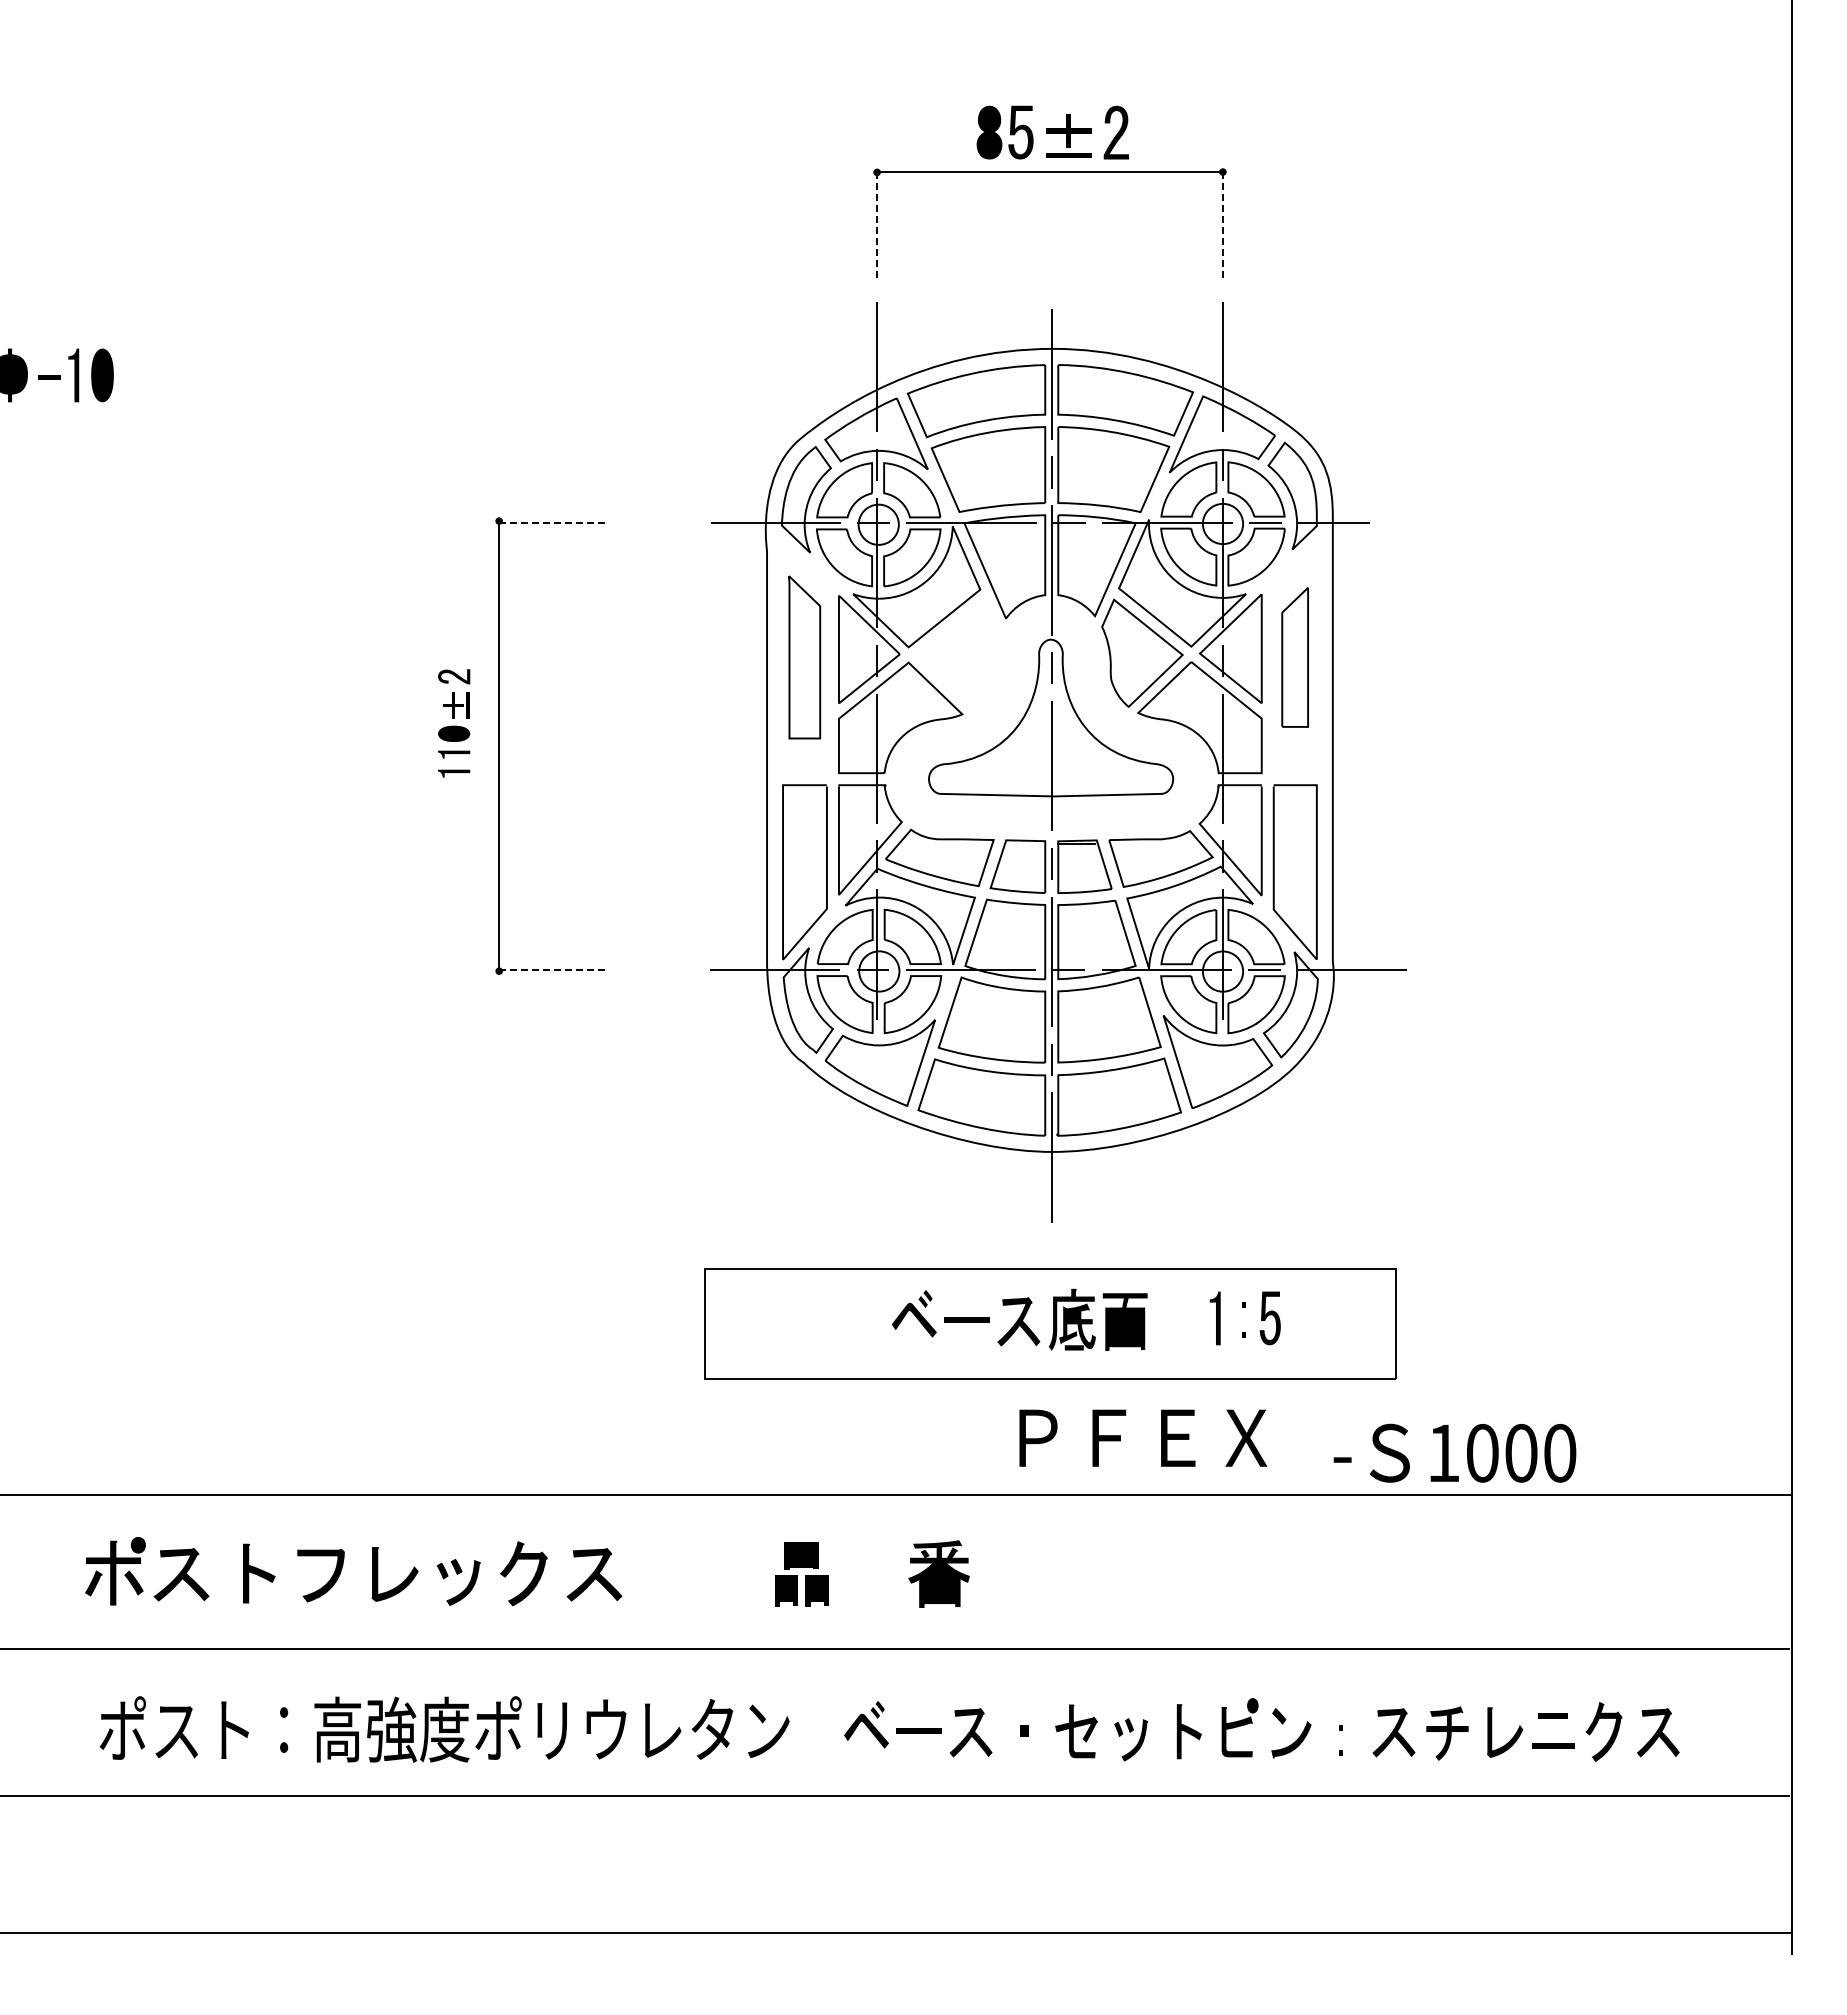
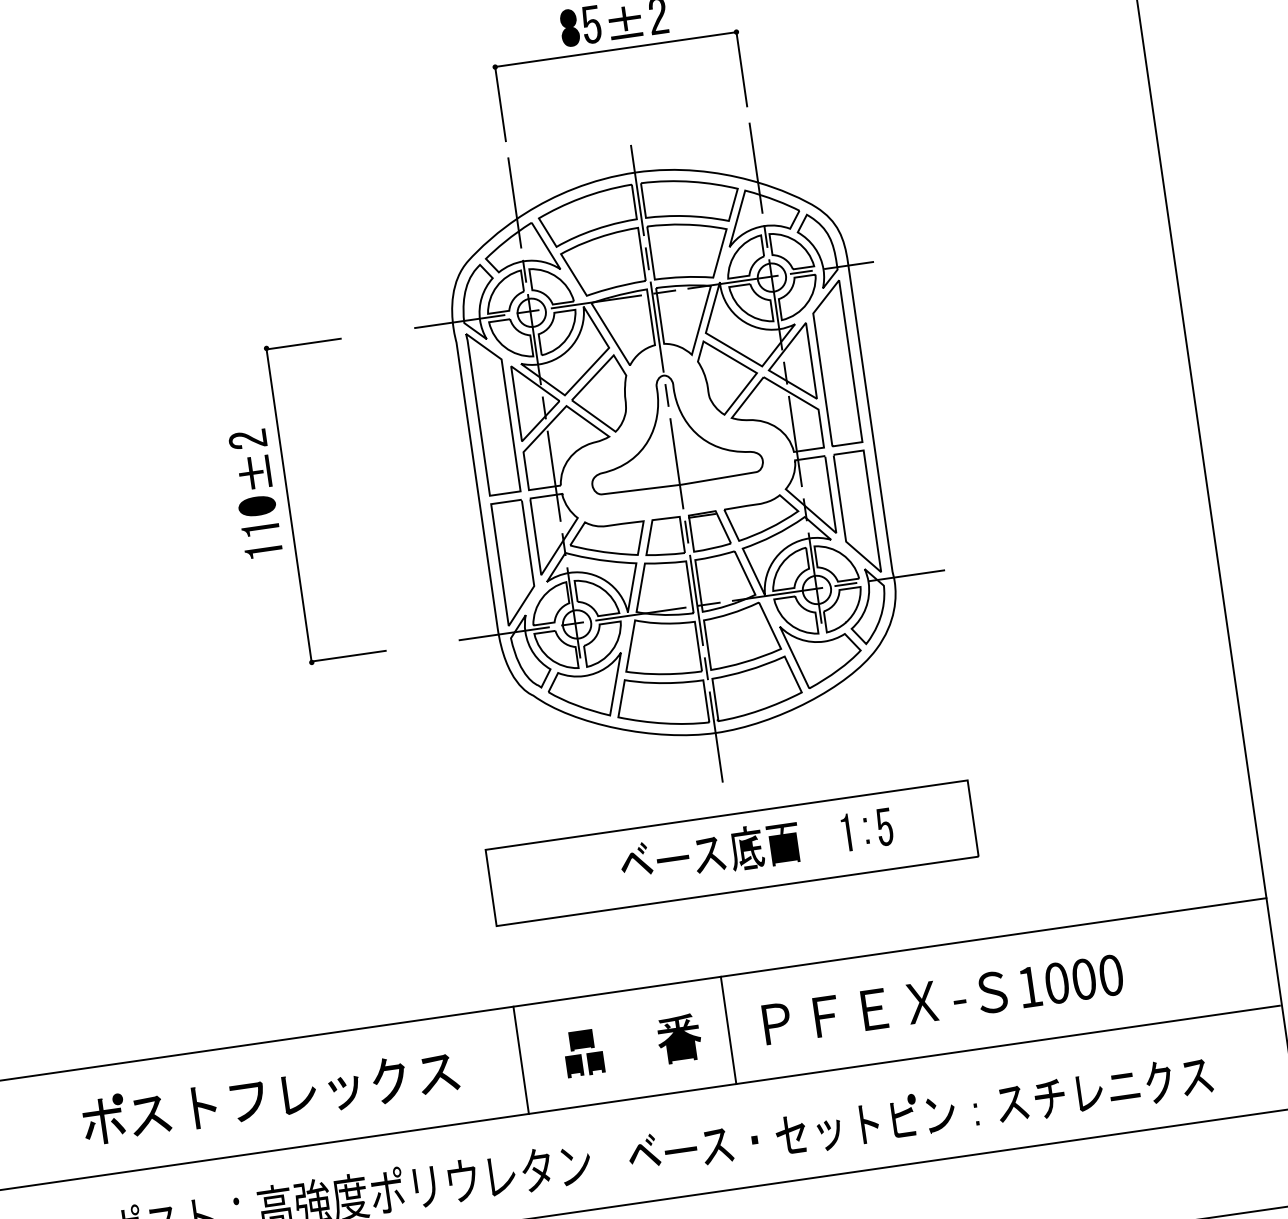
line: (877, 224) -> (500, 103), dashed -> solid
line: (1222, 224) -> (741, 68), dashed -> solid
line: (552, 522) -> (303, 344), dashed -> solid
part: (958, 654) -> (600, 395), added
part: (804, 657) -> (493, 412), size x1.43
part: (1294, 657) -> (835, 363), size x1.67
part: (453, 723) -> (255, 494), size x1.67
line: (552, 969) -> (348, 655), dashed -> solid
text: (1143, 1437) -> (850, 1012), moved
text: (1454, 1452) -> (1037, 985), moved
line: (712, 1571) -> (521, 1059), added
line: (1009, 1571) -> (728, 1030), added

